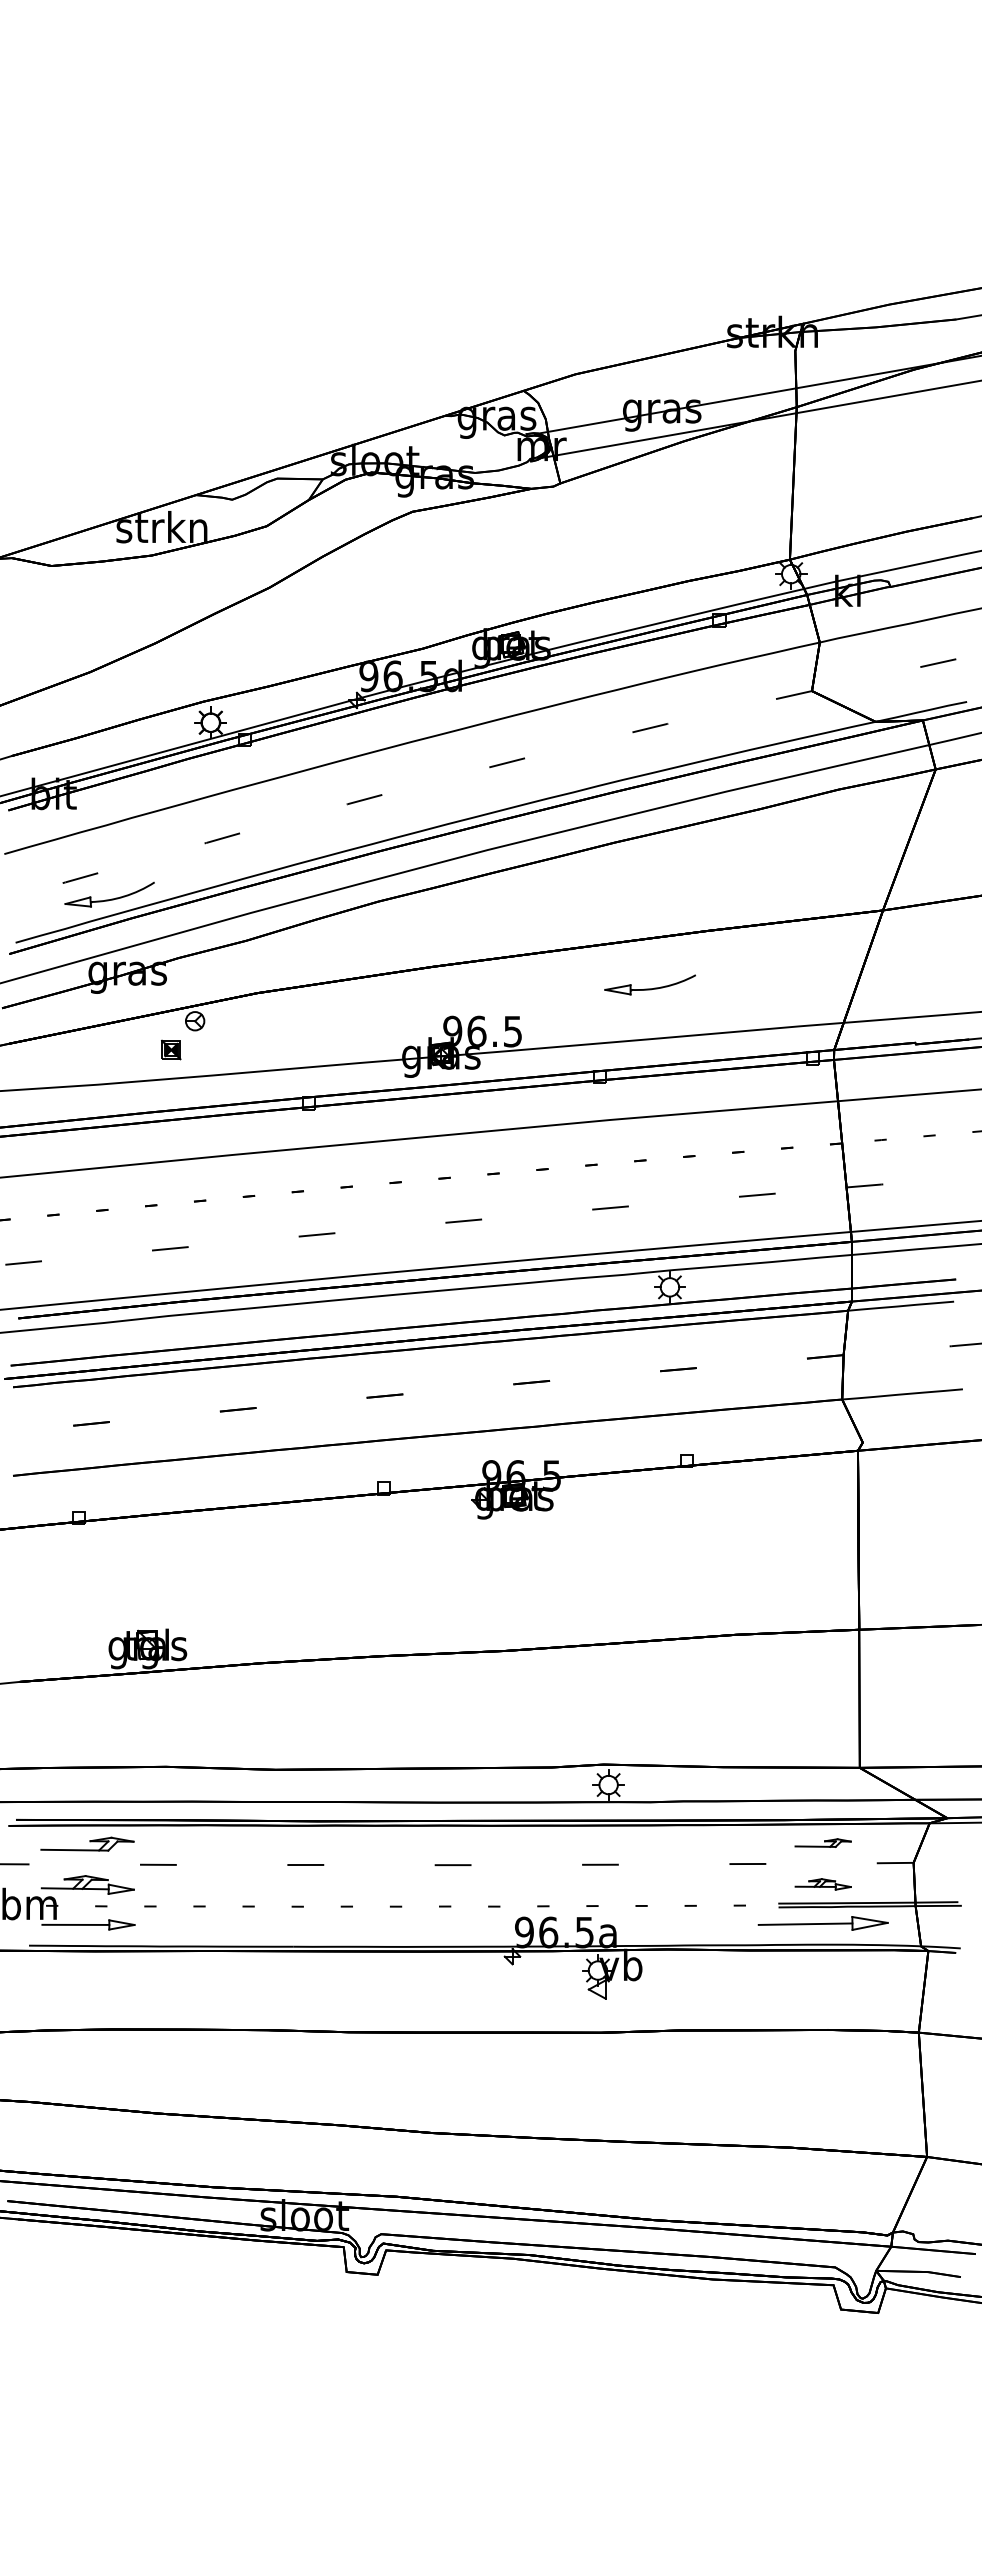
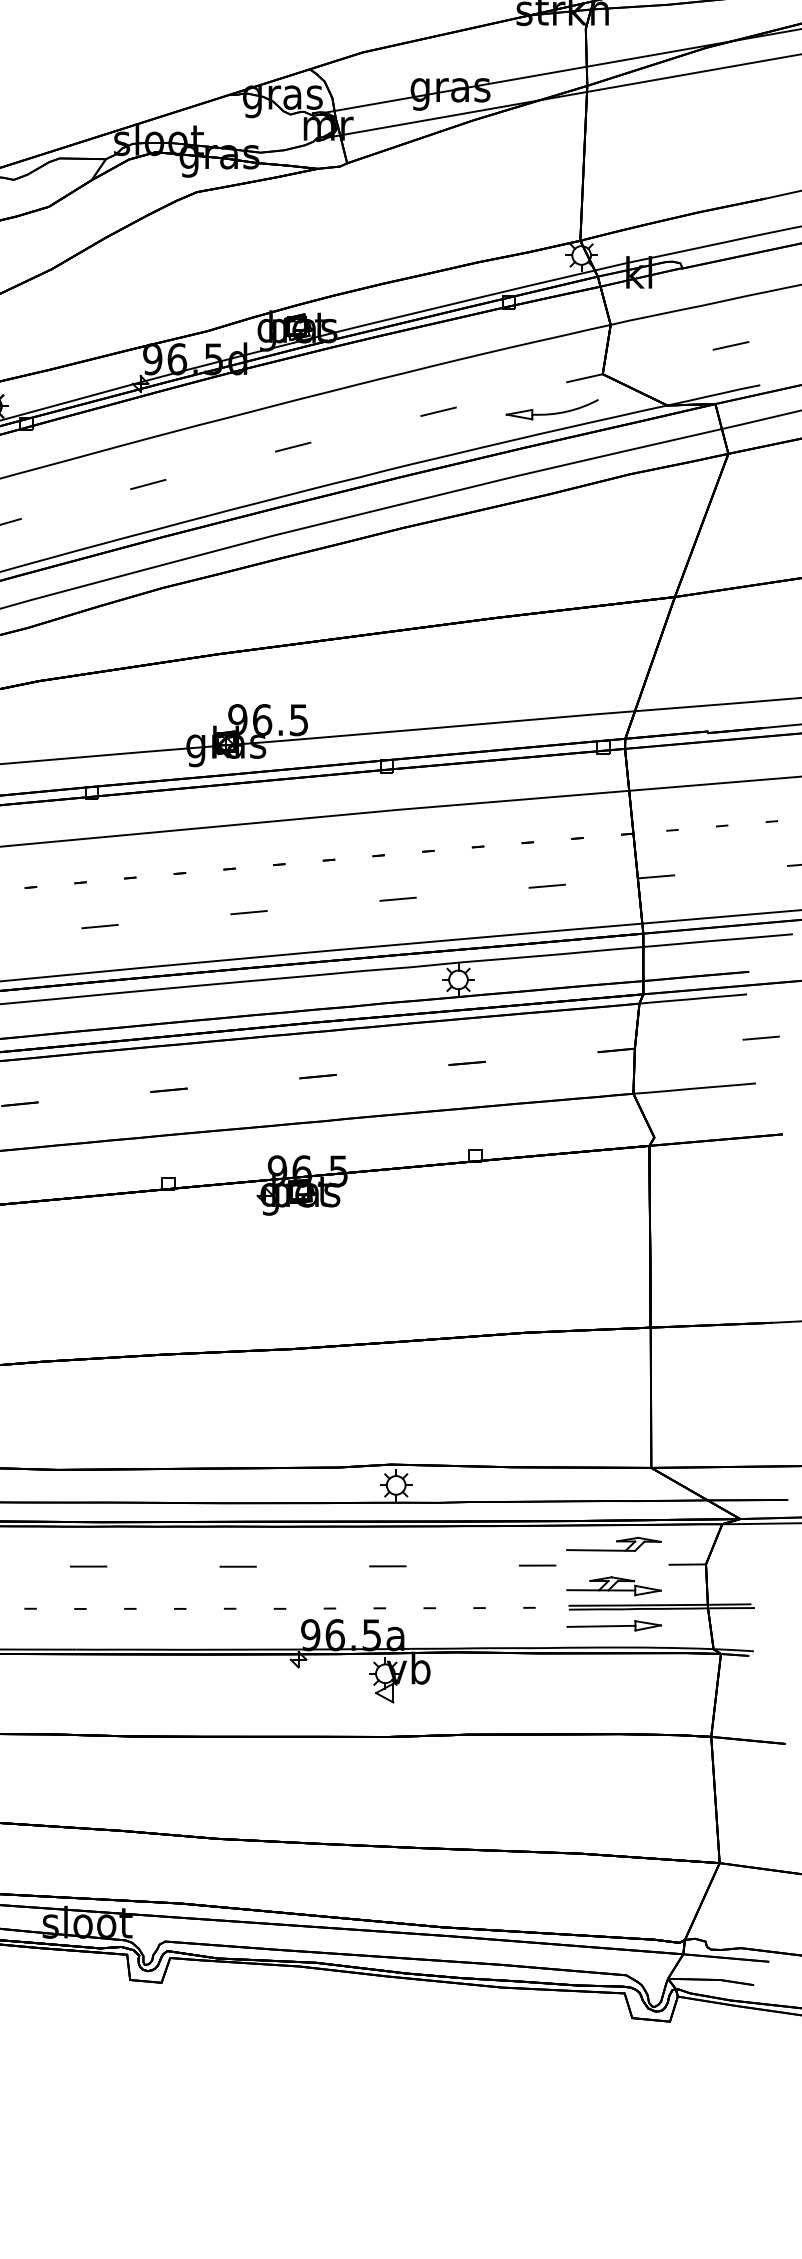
part: (649, 984) -> (551, 409), moved
part: (823, 1842) -> (614, 1543), size x1.67
part: (823, 1884) -> (614, 1586), size x1.67
part: (823, 1922) -> (614, 1624), size x0.71

